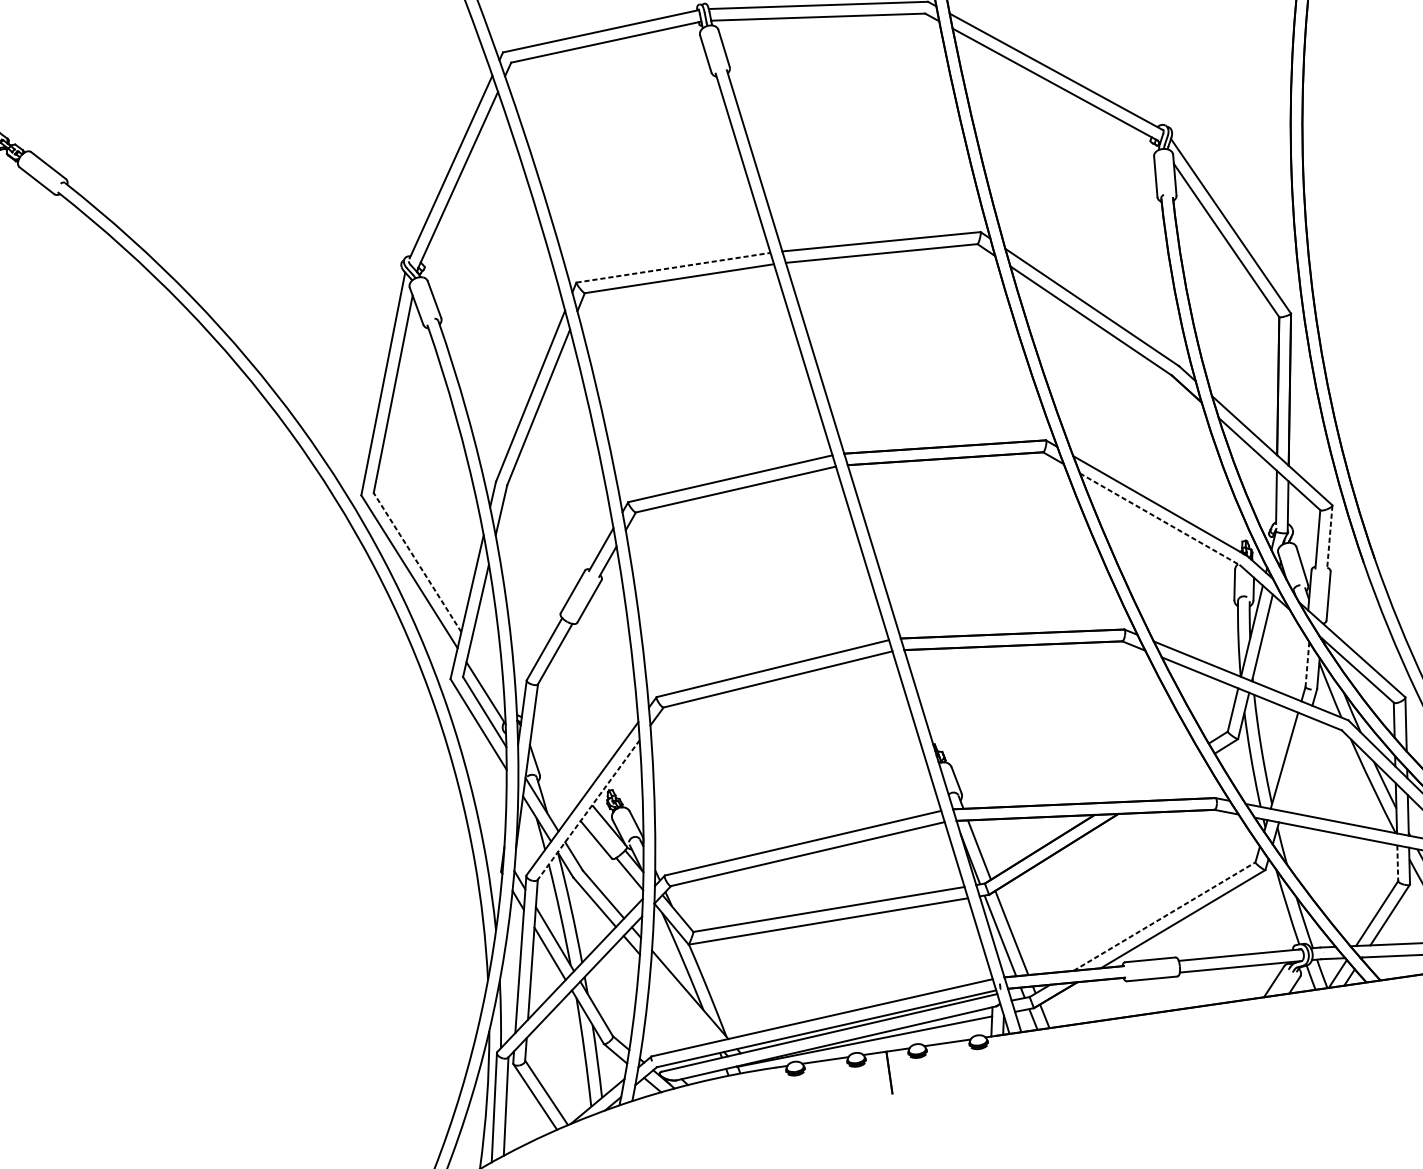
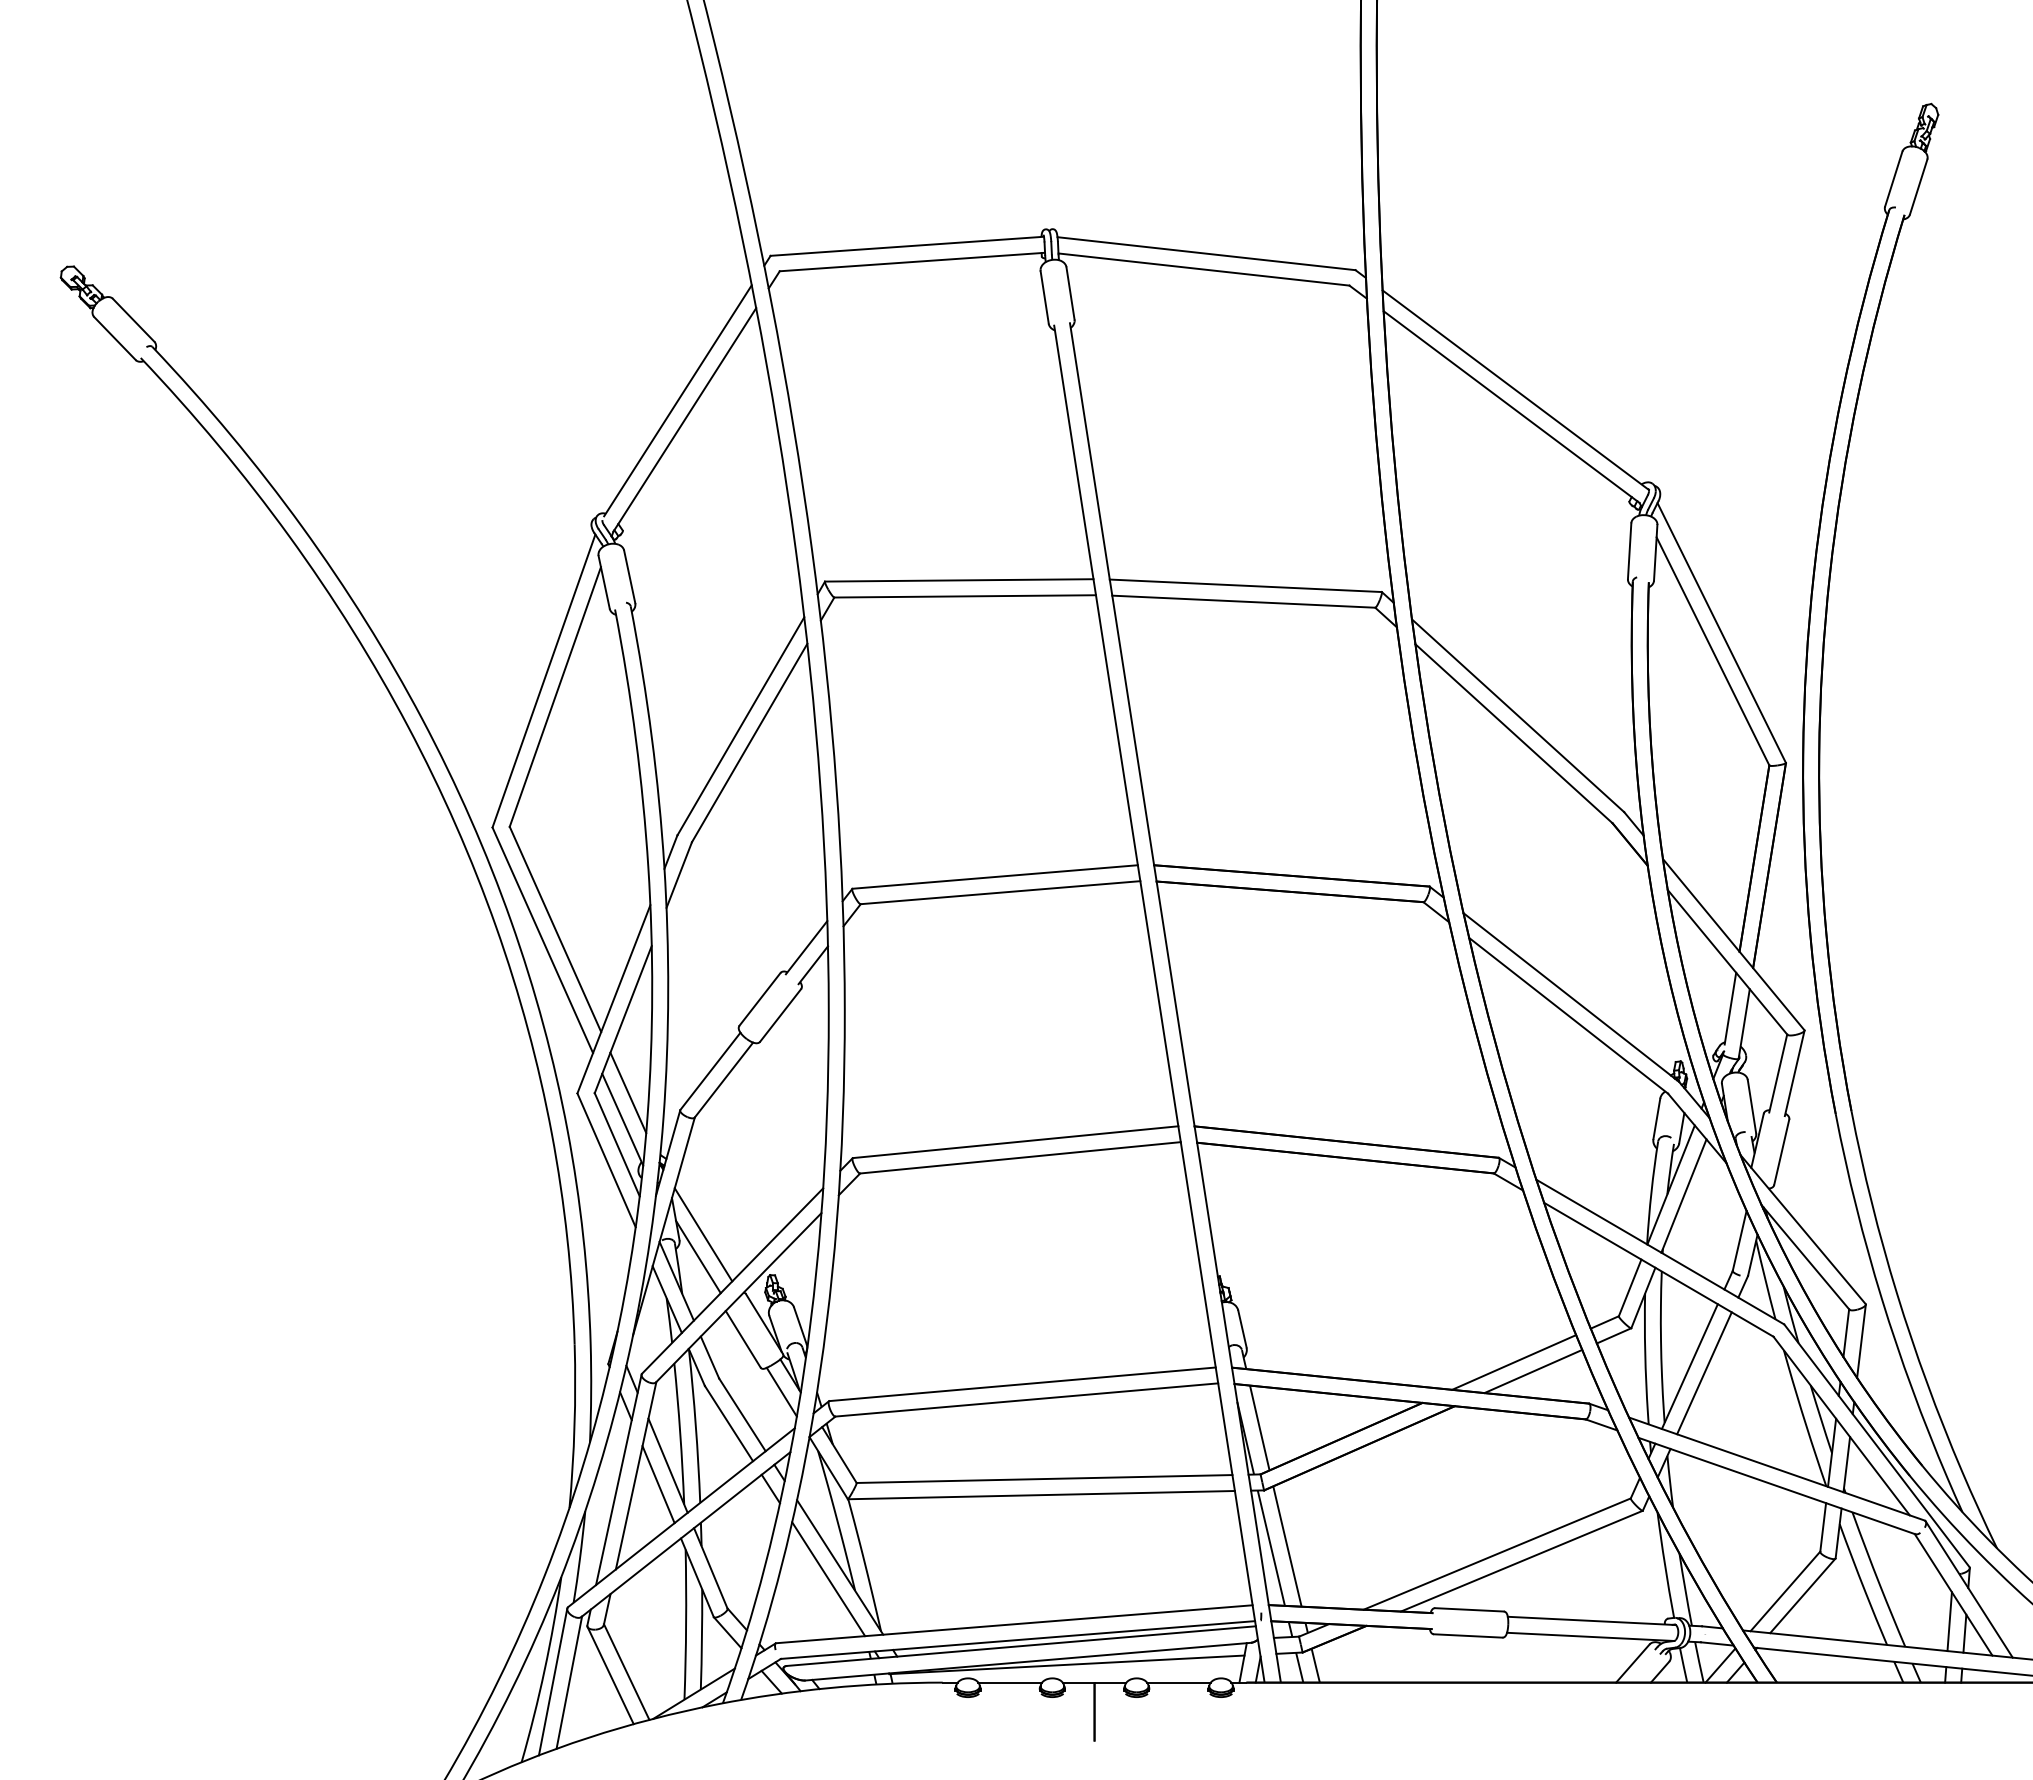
line: (673, 267) -> (959, 580), dashed -> solid
line: (1160, 519) -> (1569, 1016), dashed -> solid
line: (1329, 537) -> (1794, 1073), dashed -> solid
line: (417, 562) -> (555, 929), dashed -> solid
line: (1307, 664) -> (1739, 1240), dashed -> solid
line: (487, 673) -> (628, 1092), added
line: (1295, 764) -> (1704, 1373), added
line: (556, 768) -> (703, 1234), added
line: (1157, 776) -> (1514, 1362), added
line: (1171, 780) -> (1533, 1371), added
line: (555, 784) -> (698, 1256), added
line: (588, 810) -> (738, 1298), dashed -> solid
line: (1398, 863) -> (1823, 1527), dashed -> solid
line: (1164, 916) -> (1497, 1554), dashed -> solid
line: (683, 1004) -> (828, 1579), added

